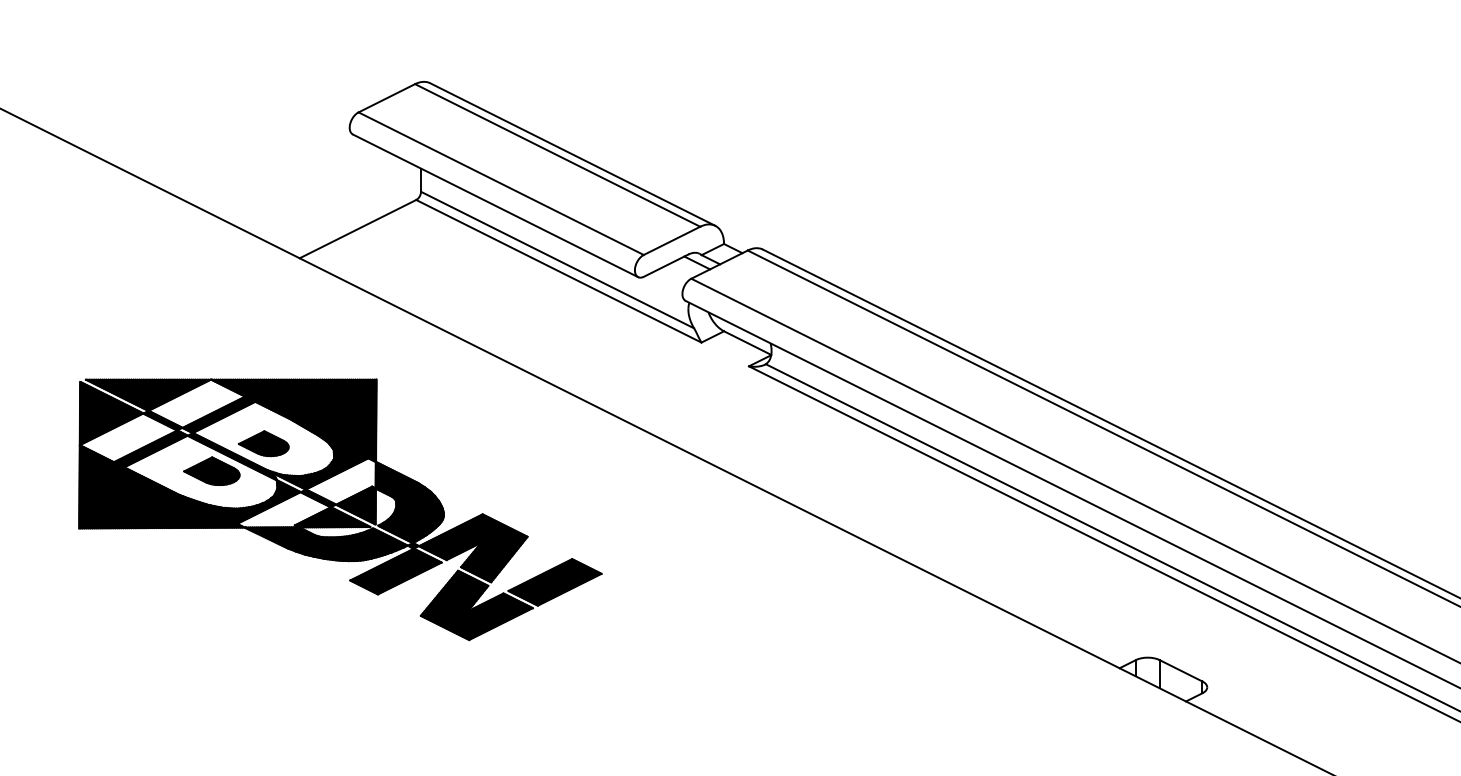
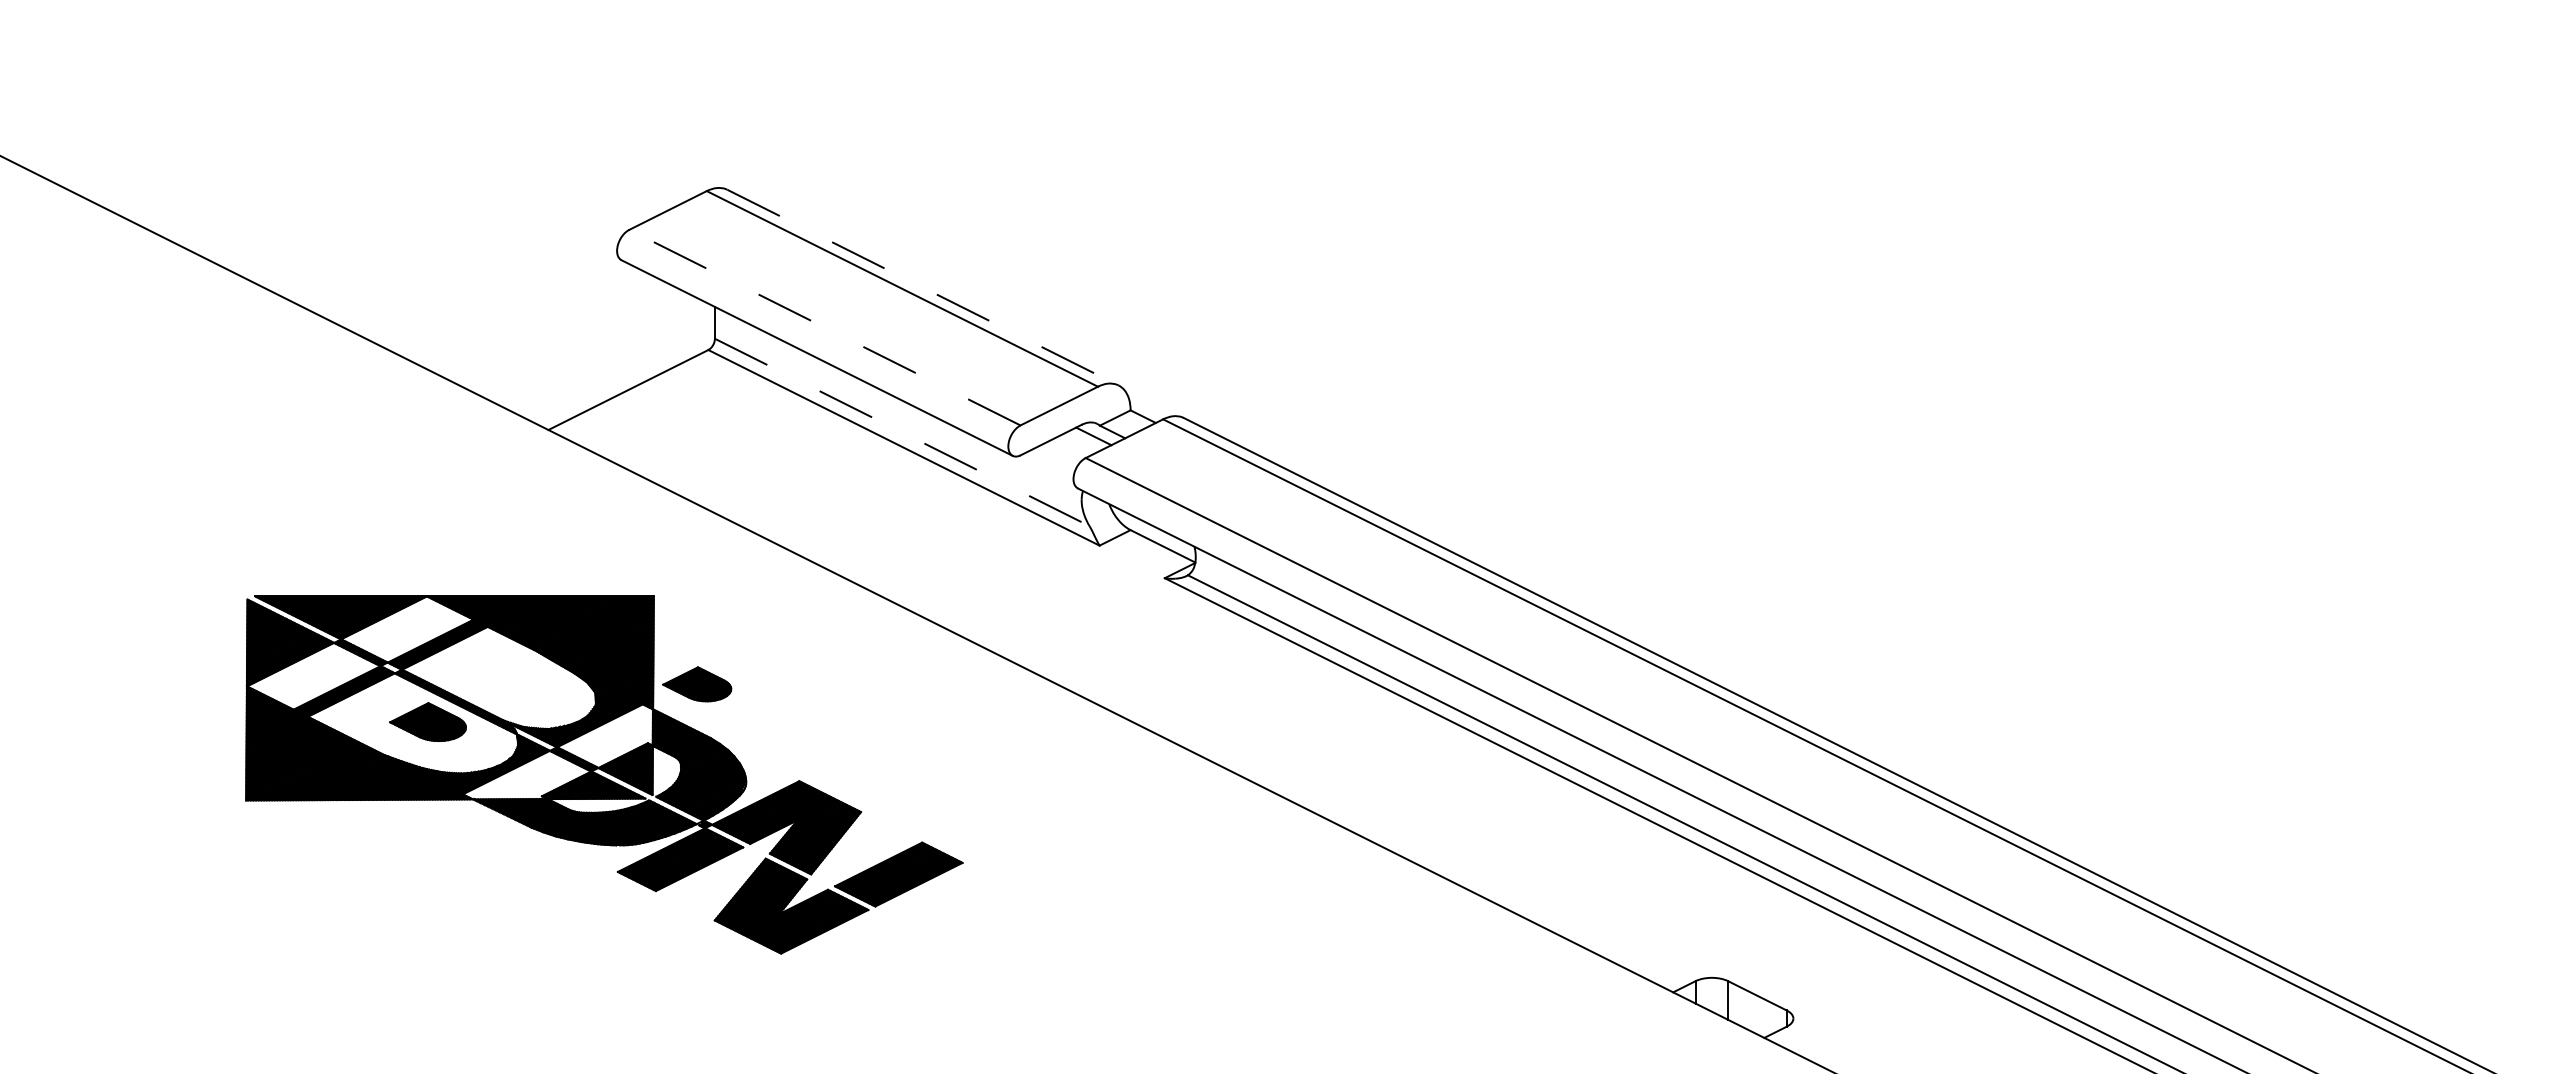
line: (573, 154) -> (923, 287), solid -> dashed
line: (500, 183) -> (824, 327), solid -> dashed
line: (557, 260) -> (902, 432), solid -> dashed
part: (263, 443) -> (697, 684), moved

